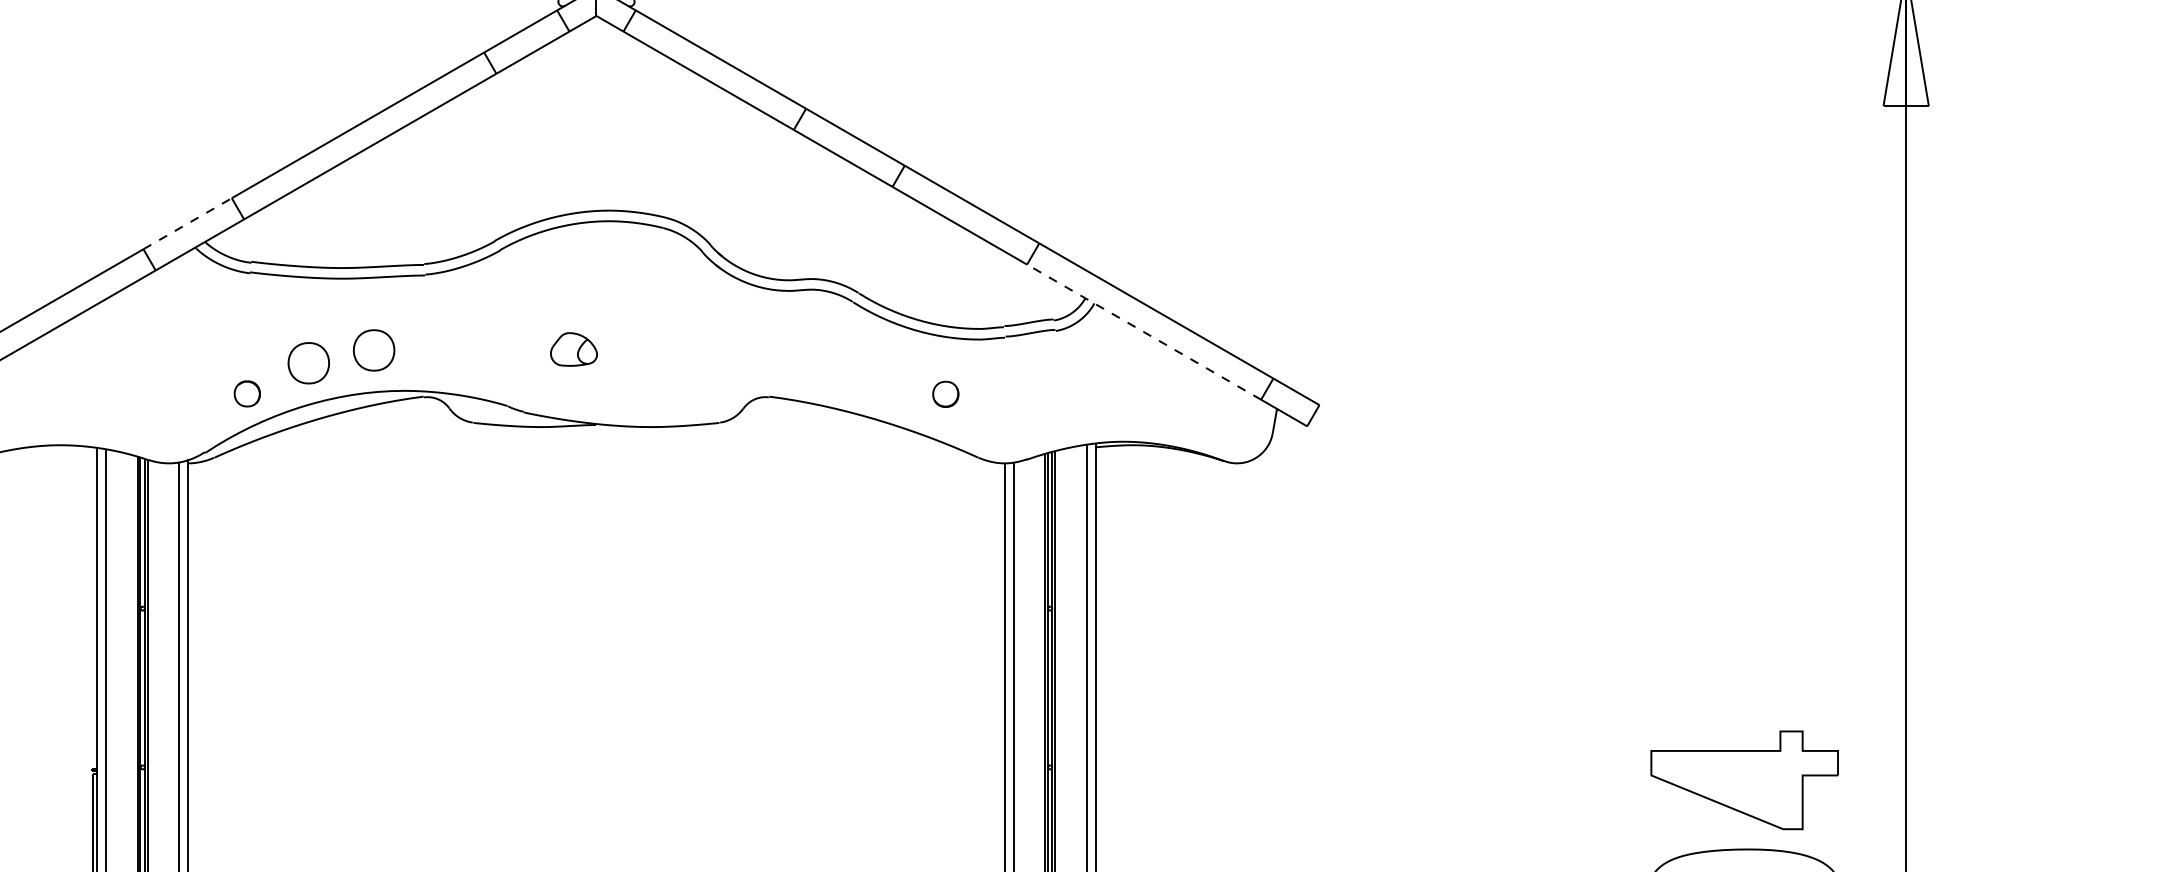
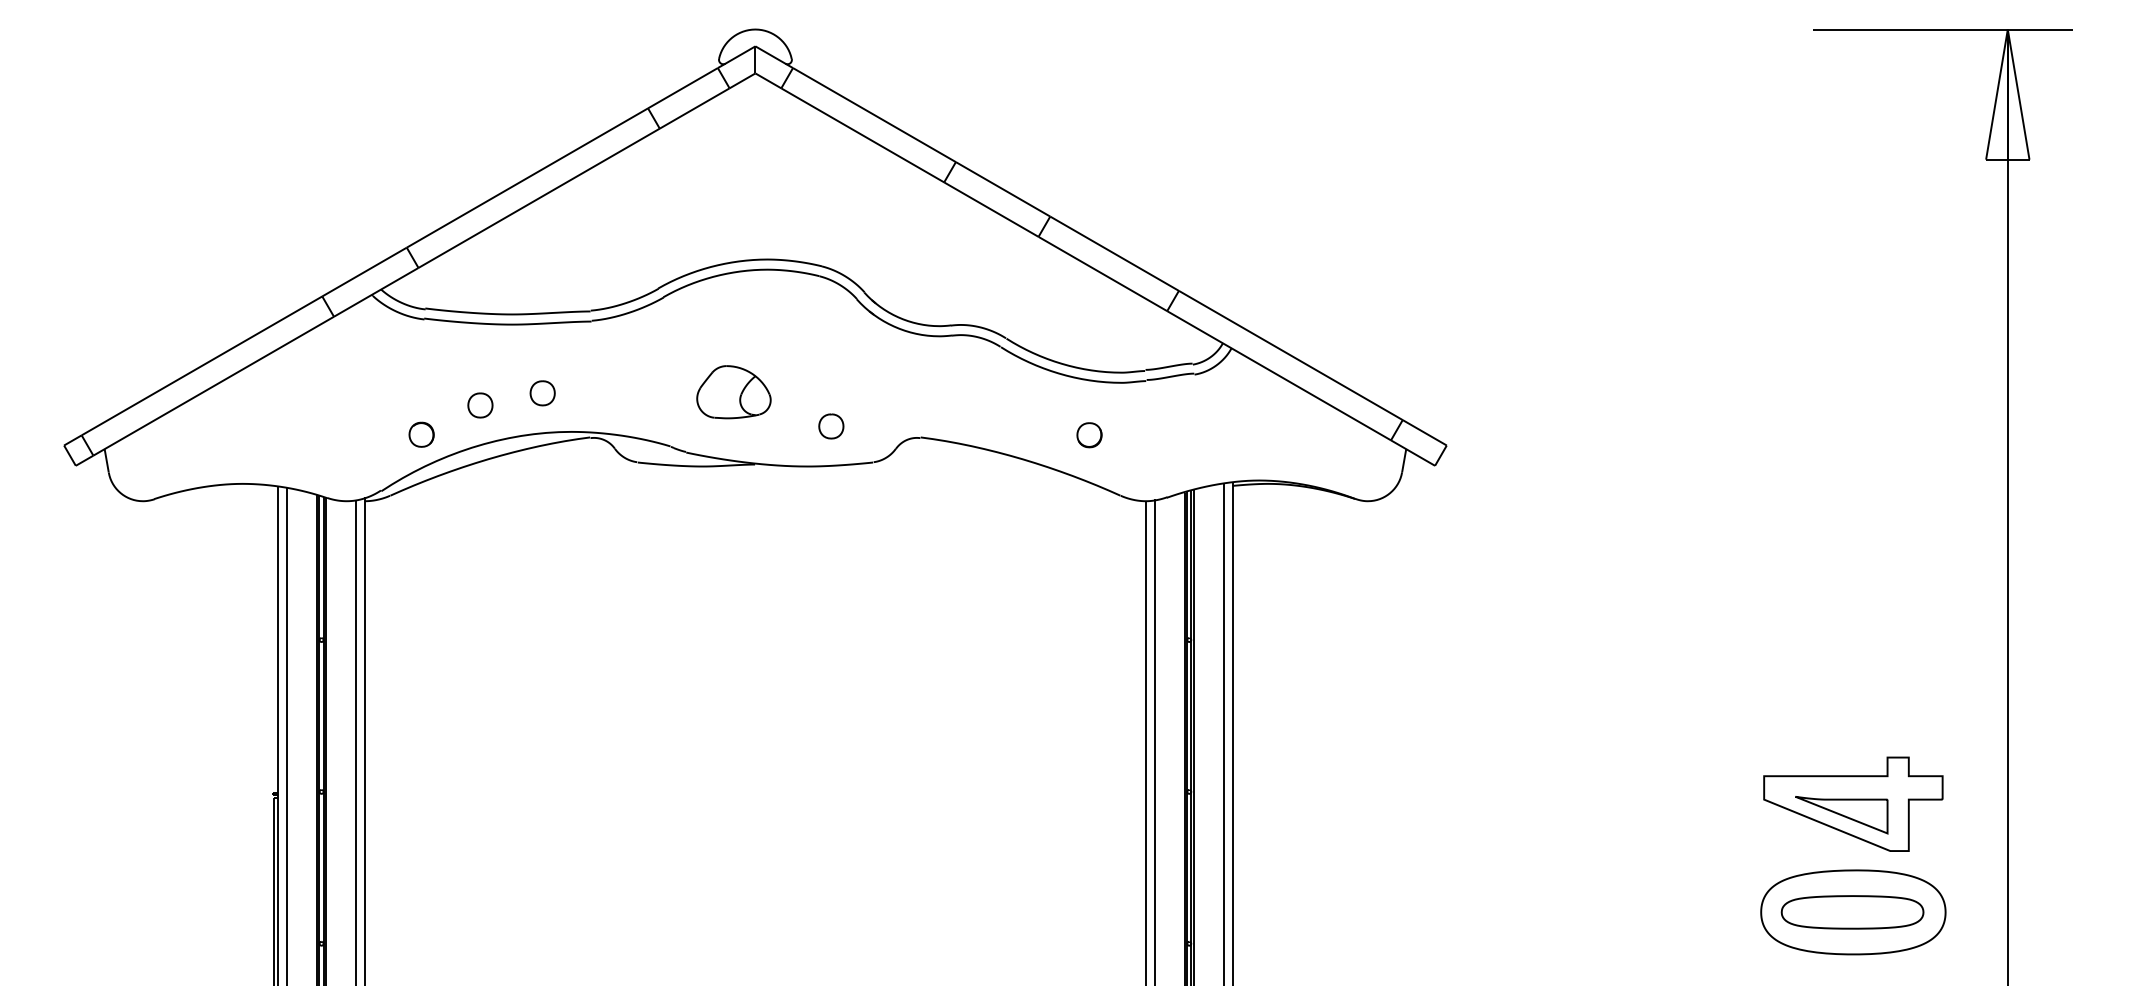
line: (187, 224) -> (364, 272), dashed -> solid
line: (1143, 331) -> (1278, 375), dashed -> solid
part: (573, 349) -> (733, 392), size x1.67
part: (373, 350) -> (542, 393), size x0.62
part: (308, 363) -> (480, 405), size x0.62
part: (676, 385) -> (831, 426), added
part: (1732, 792) -> (1841, 815), added

